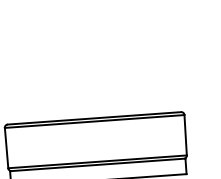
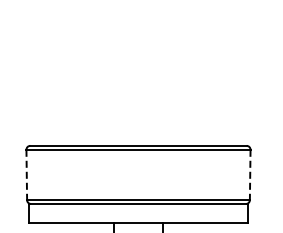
line: (185, 135) -> (250, 175), solid -> dashed
line: (6, 148) -> (26, 175), solid -> dashed

